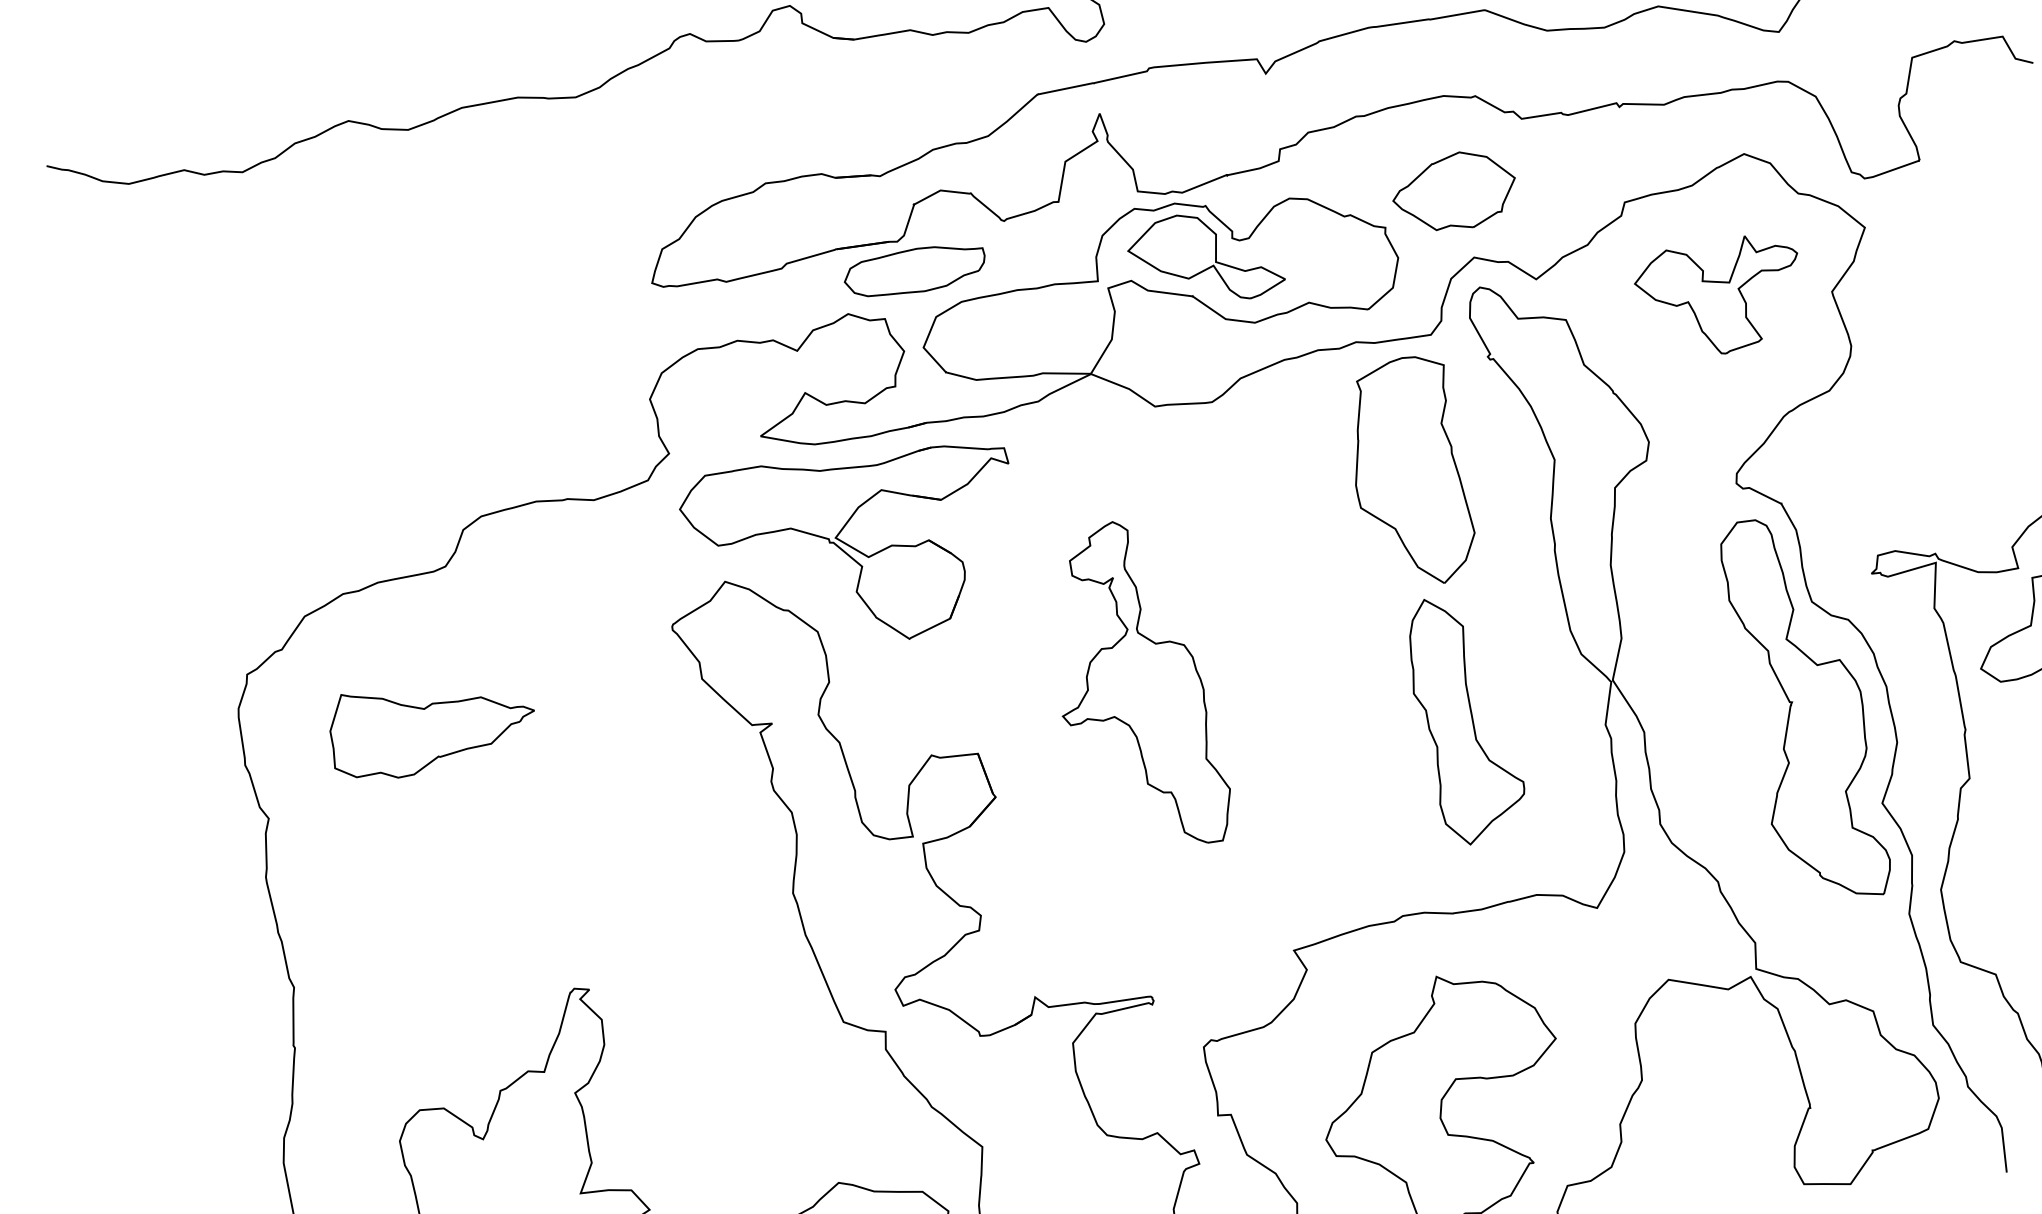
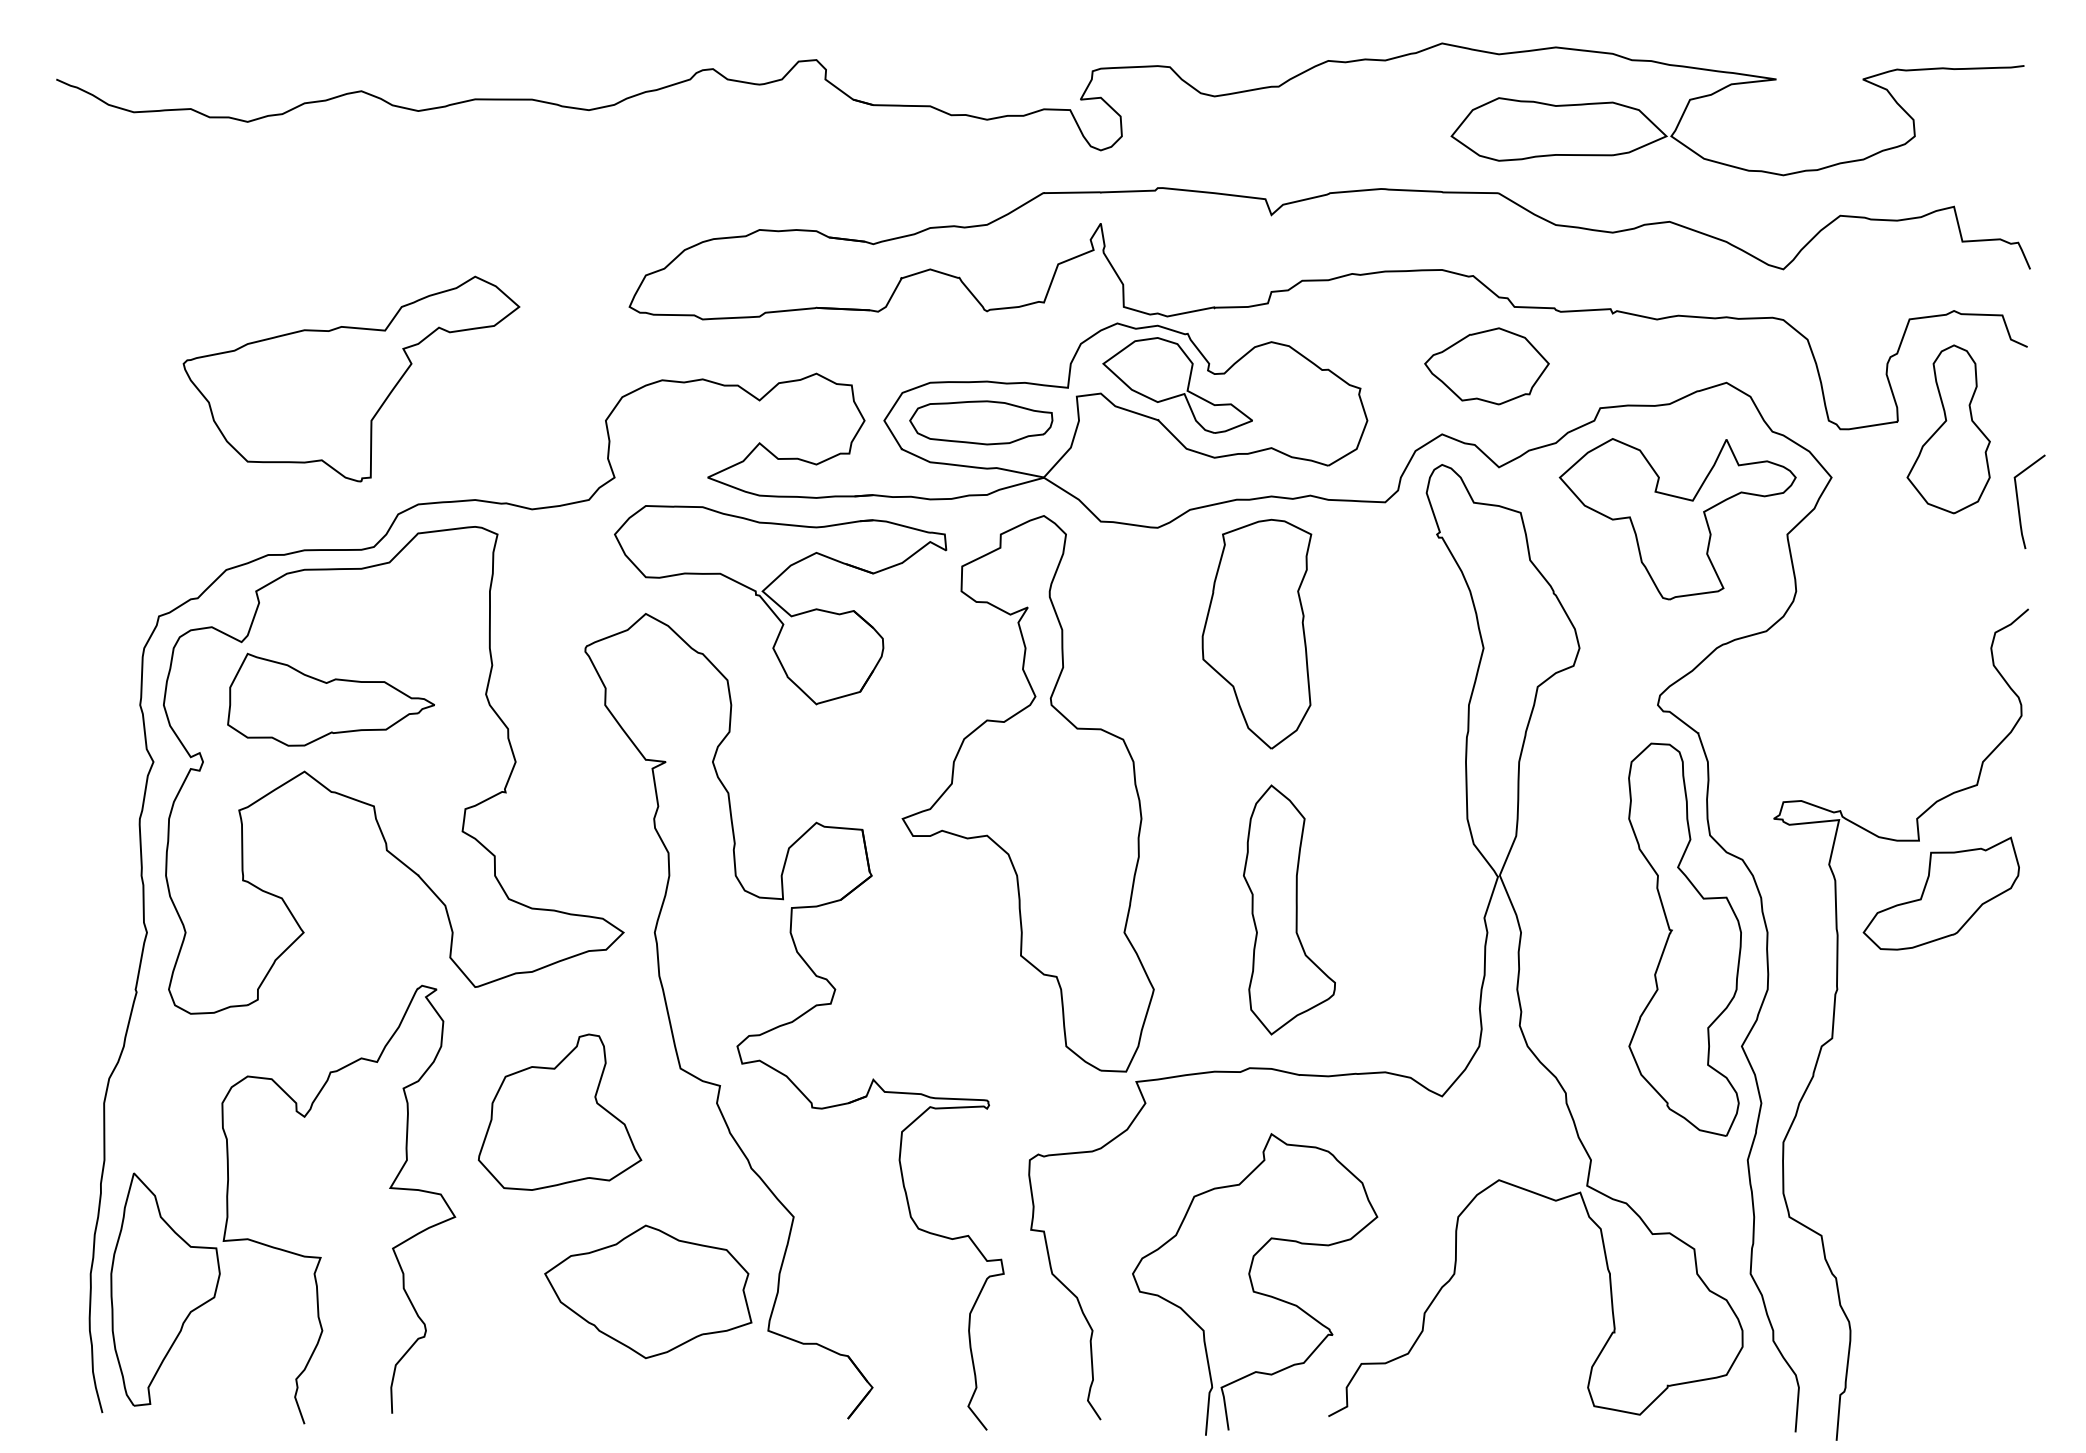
part: (1970, 158) -> (1948, 429), added
part: (1454, 192) -> (1486, 366), moved
part: (915, 270) -> (981, 422), moved
part: (1721, 297) -> (1677, 519), size x1.43
part: (392, 405) -> (351, 378), added
part: (1408, 472) -> (1256, 633), moved
part: (1133, 687) -> (1027, 793), size x1.67
part: (1464, 718) -> (1289, 909), moved
part: (506, 782) -> (393, 770), added
part: (733, 1086) -> (560, 1111), added

